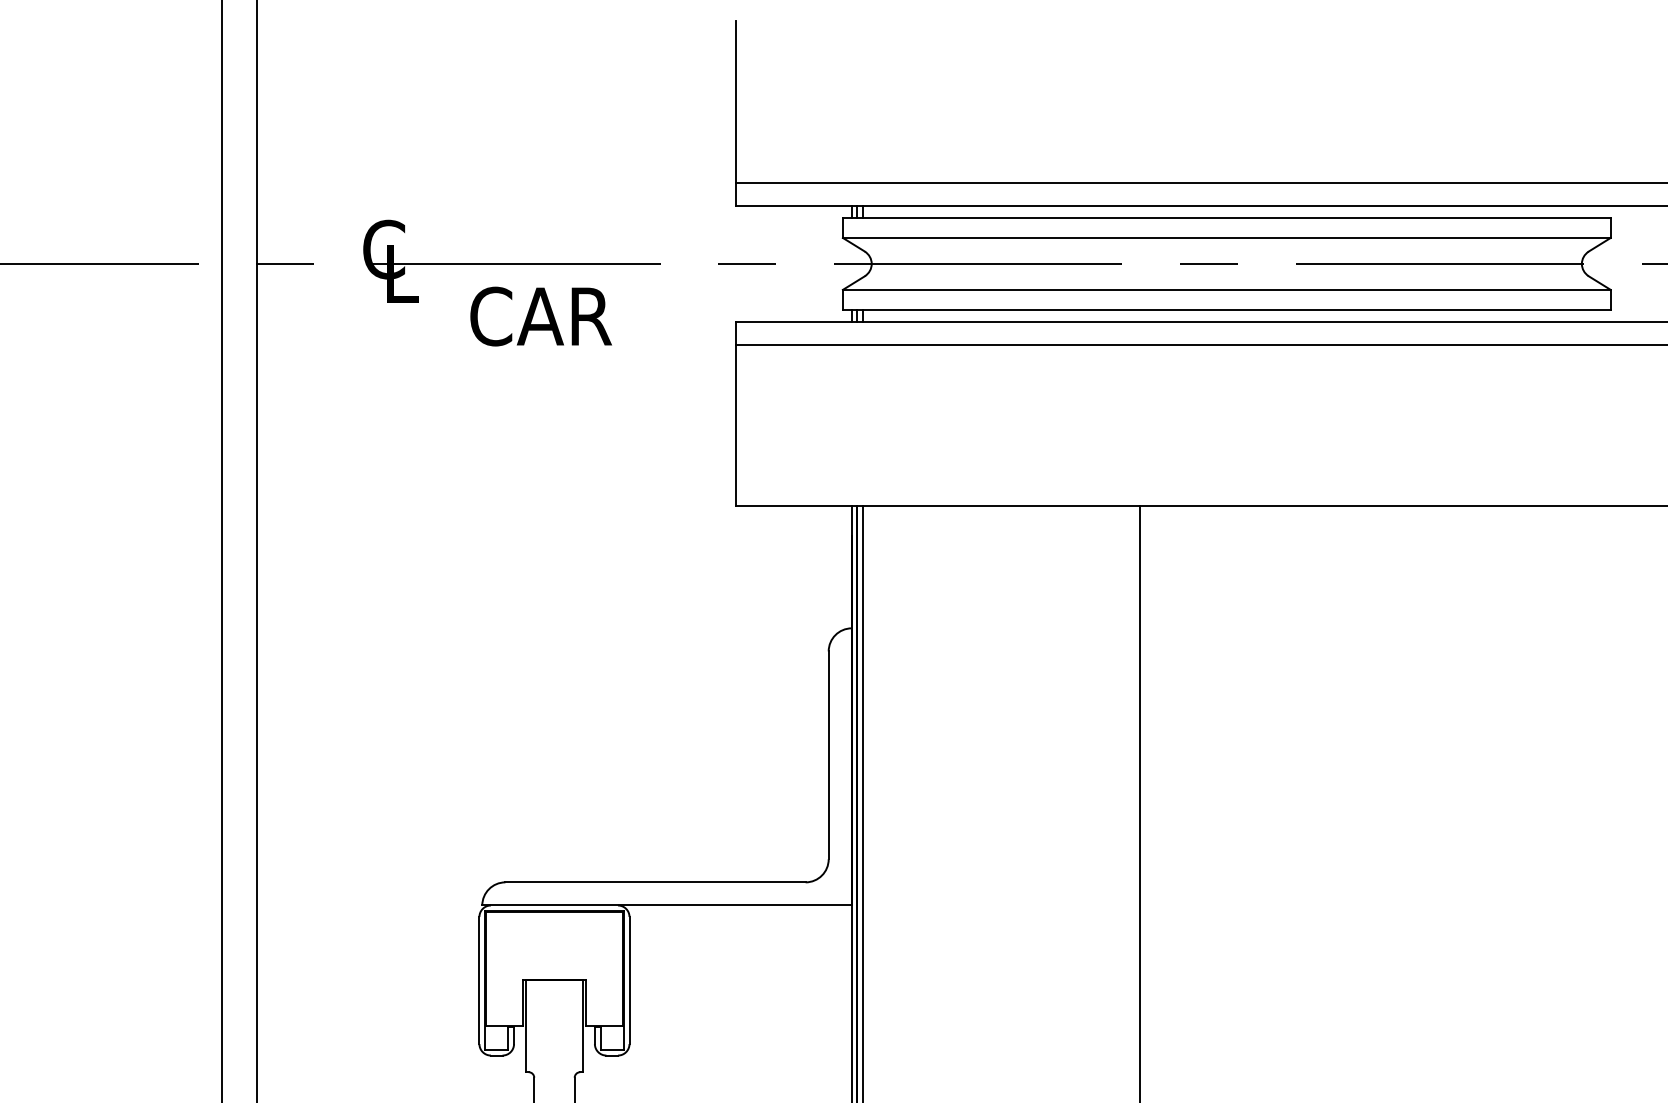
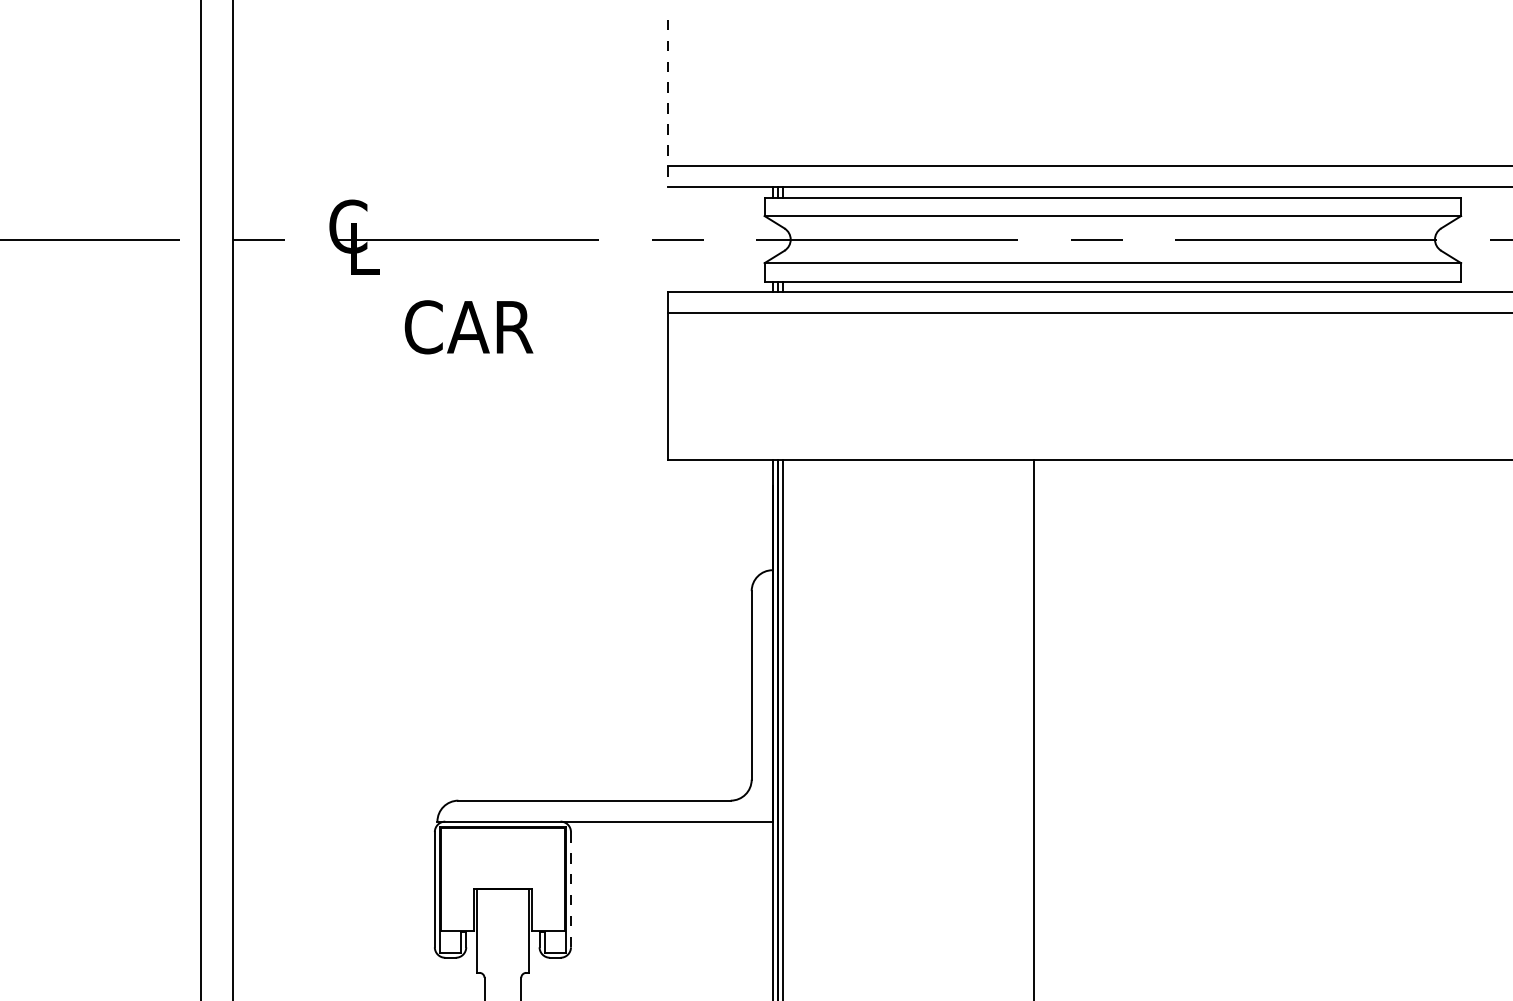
line: (736, 114) -> (668, 104), solid -> dashed
text: (540, 316) -> (468, 327), moved
line: (629, 980) -> (570, 889), solid -> dashed

